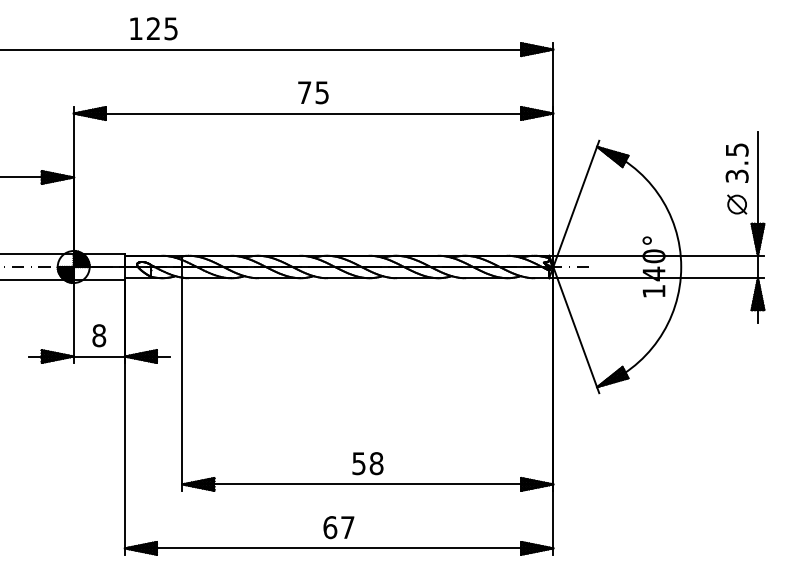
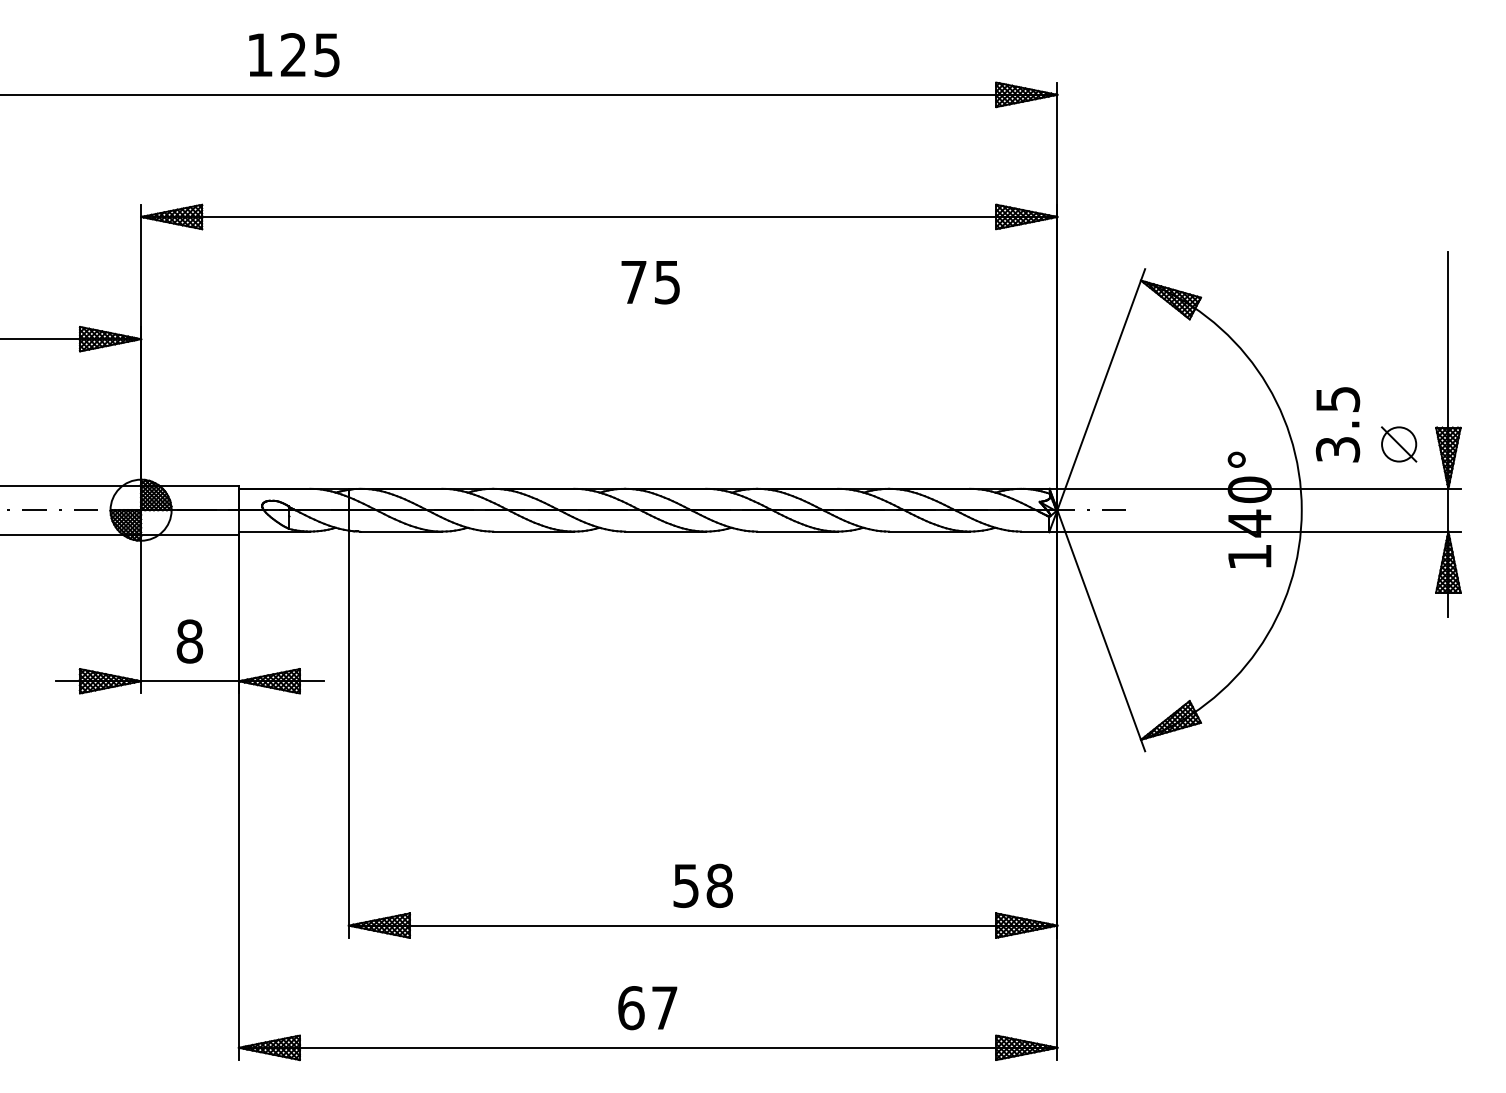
text: (313, 92) -> (650, 281), moved
text: (736, 162) -> (1336, 423), moved
part: (737, 204) -> (1399, 444), moved

